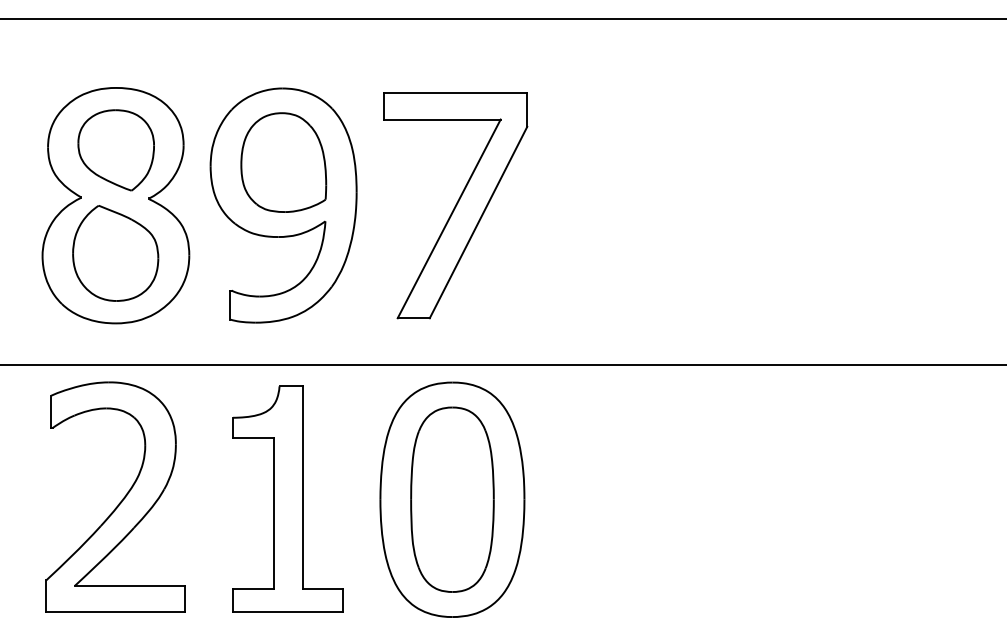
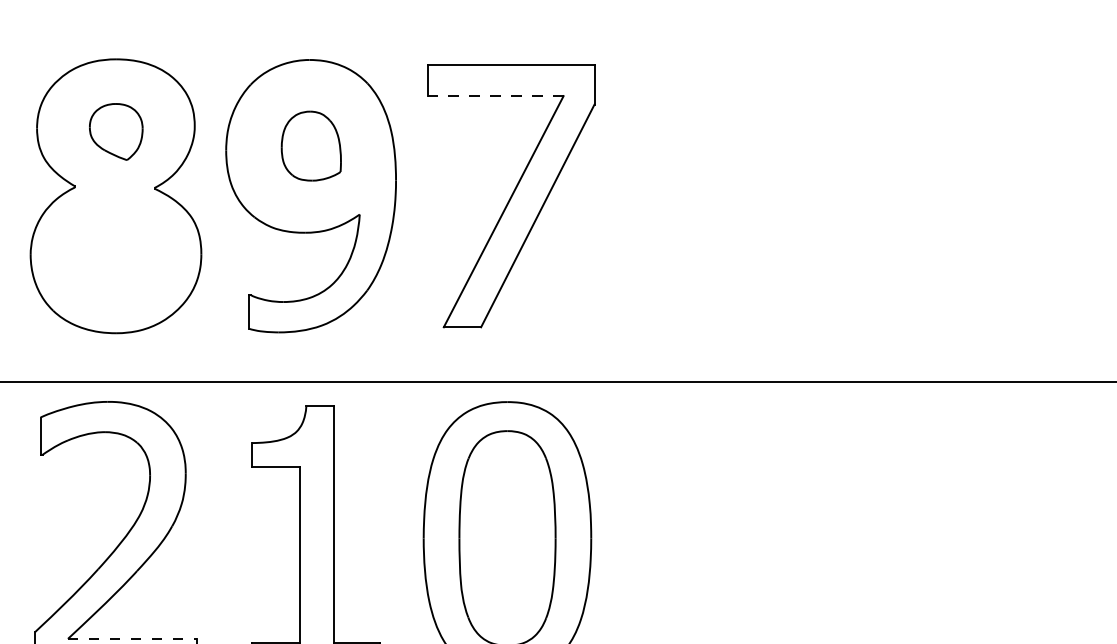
line: (442, 119) -> (495, 96), solid -> dashed
part: (115, 150) -> (115, 132), size x0.6
part: (283, 162) -> (310, 146), size x0.6
part: (115, 253) -> (115, 251), removed
line: (130, 586) -> (132, 639), solid -> dashed

